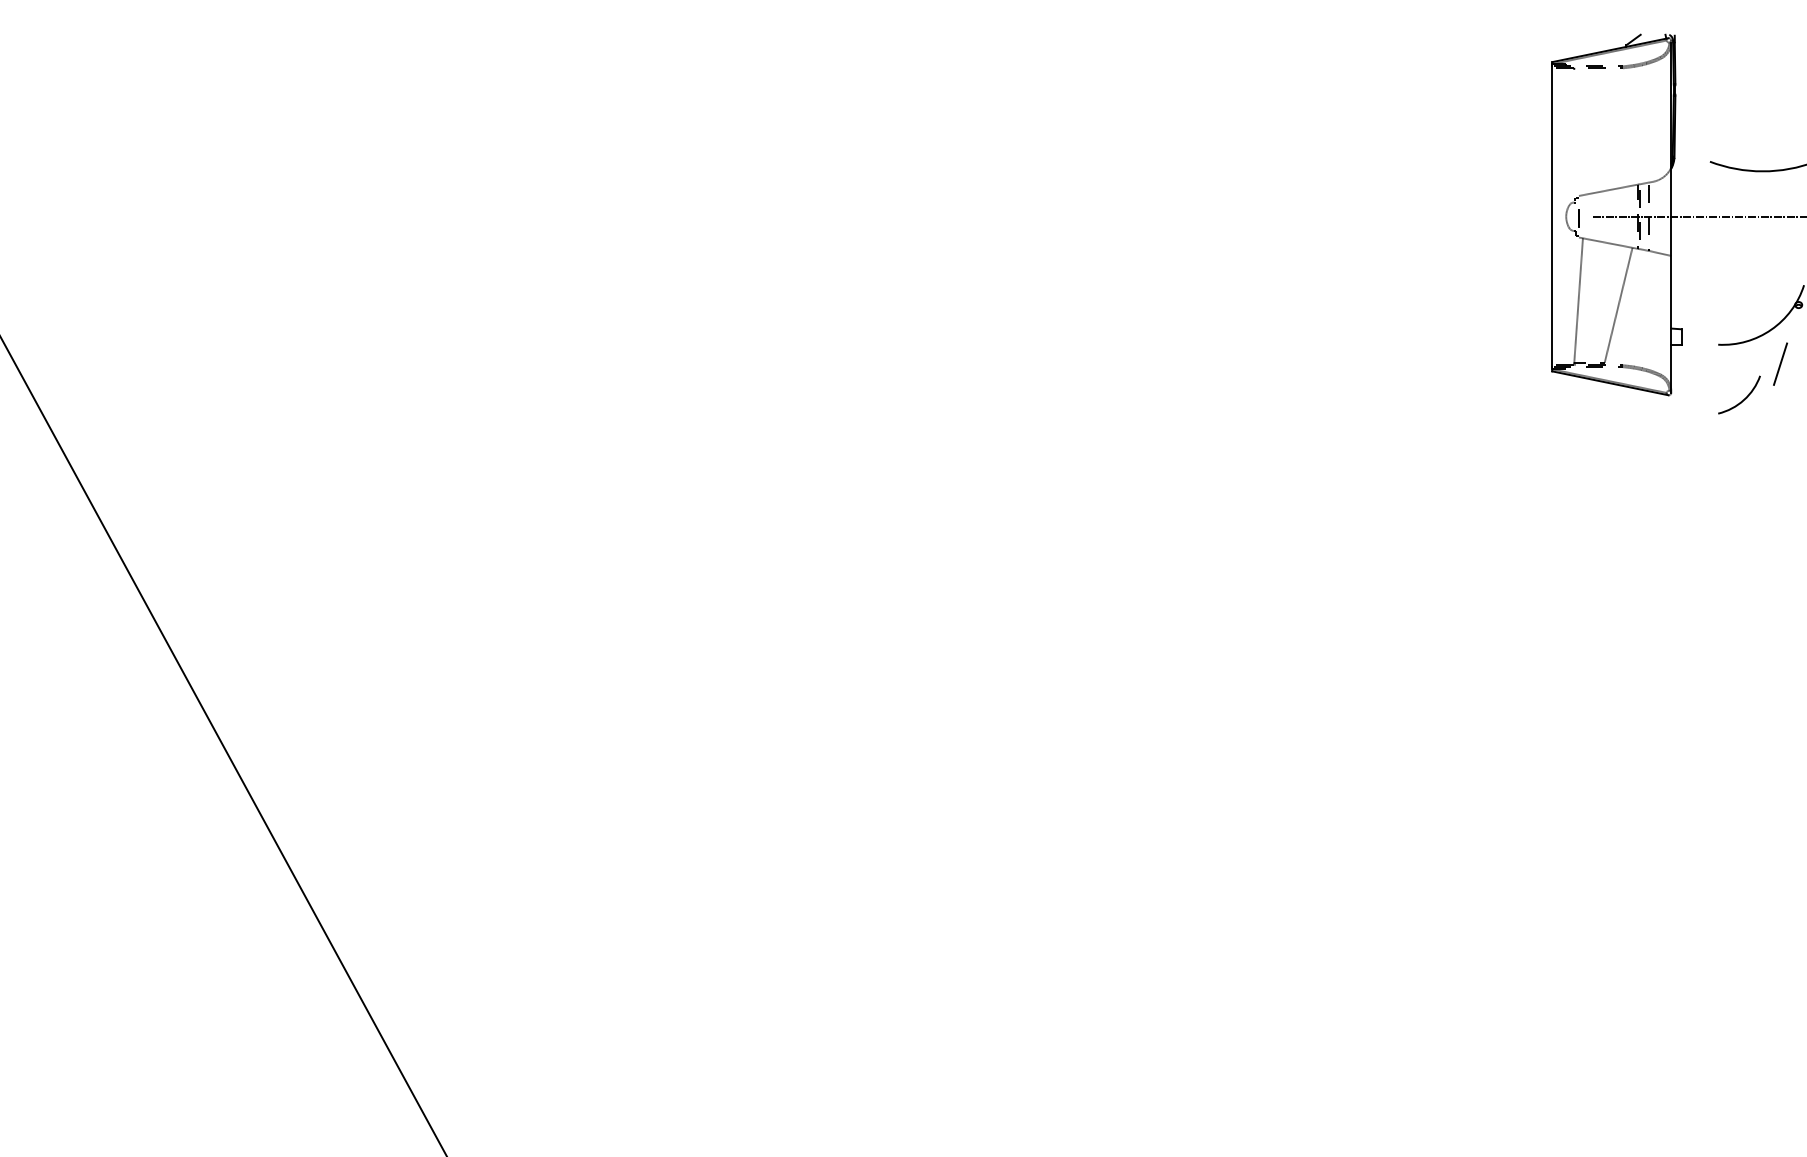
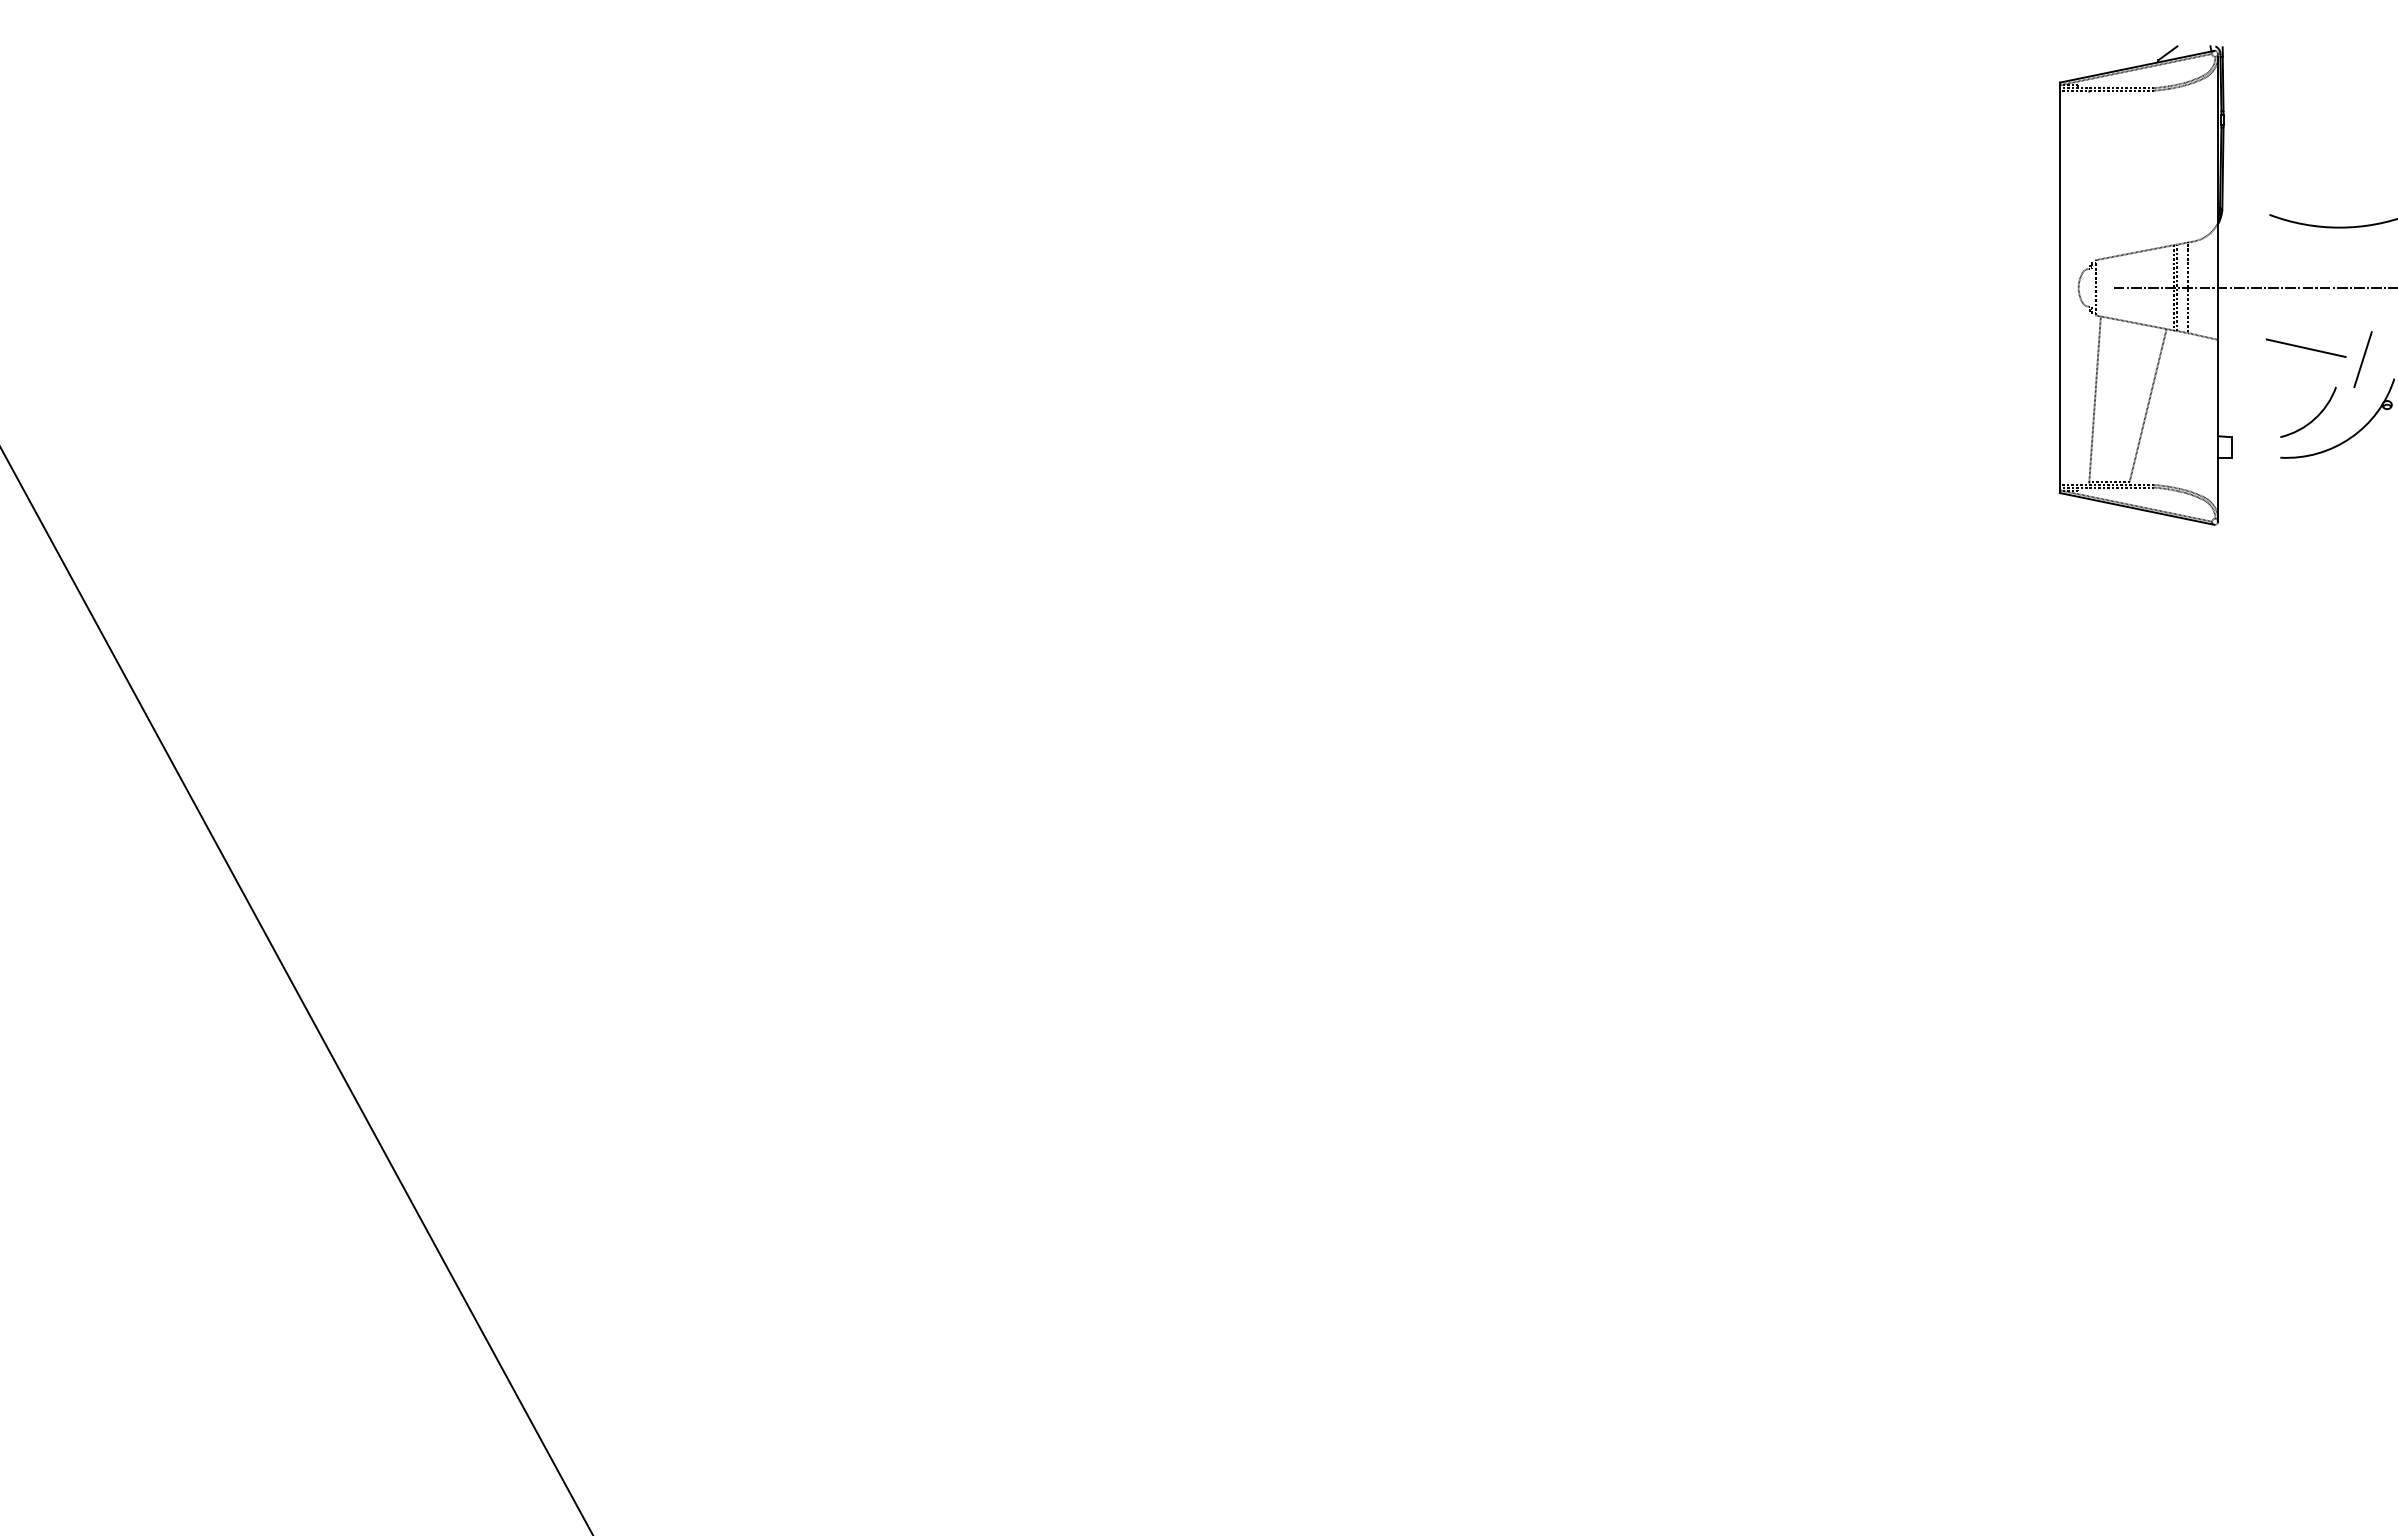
line: (1737, 262) -> (2305, 348), added
line: (1780, 364) -> (2362, 359), moved
arc: (1743, 398) -> (2314, 417), moved

